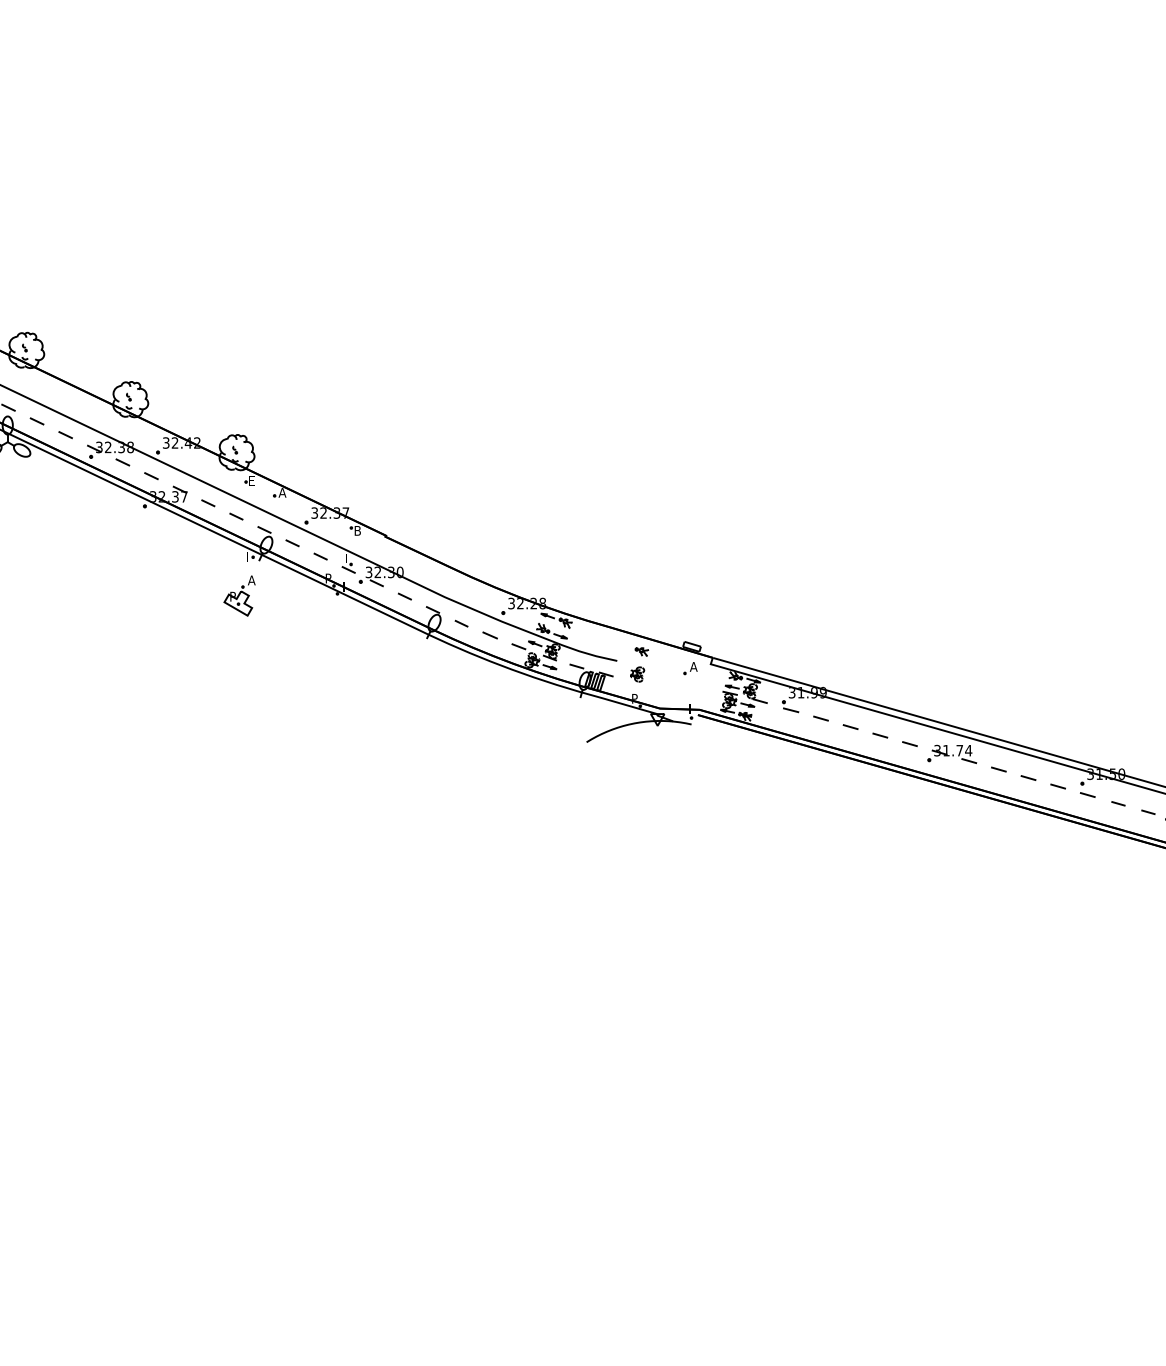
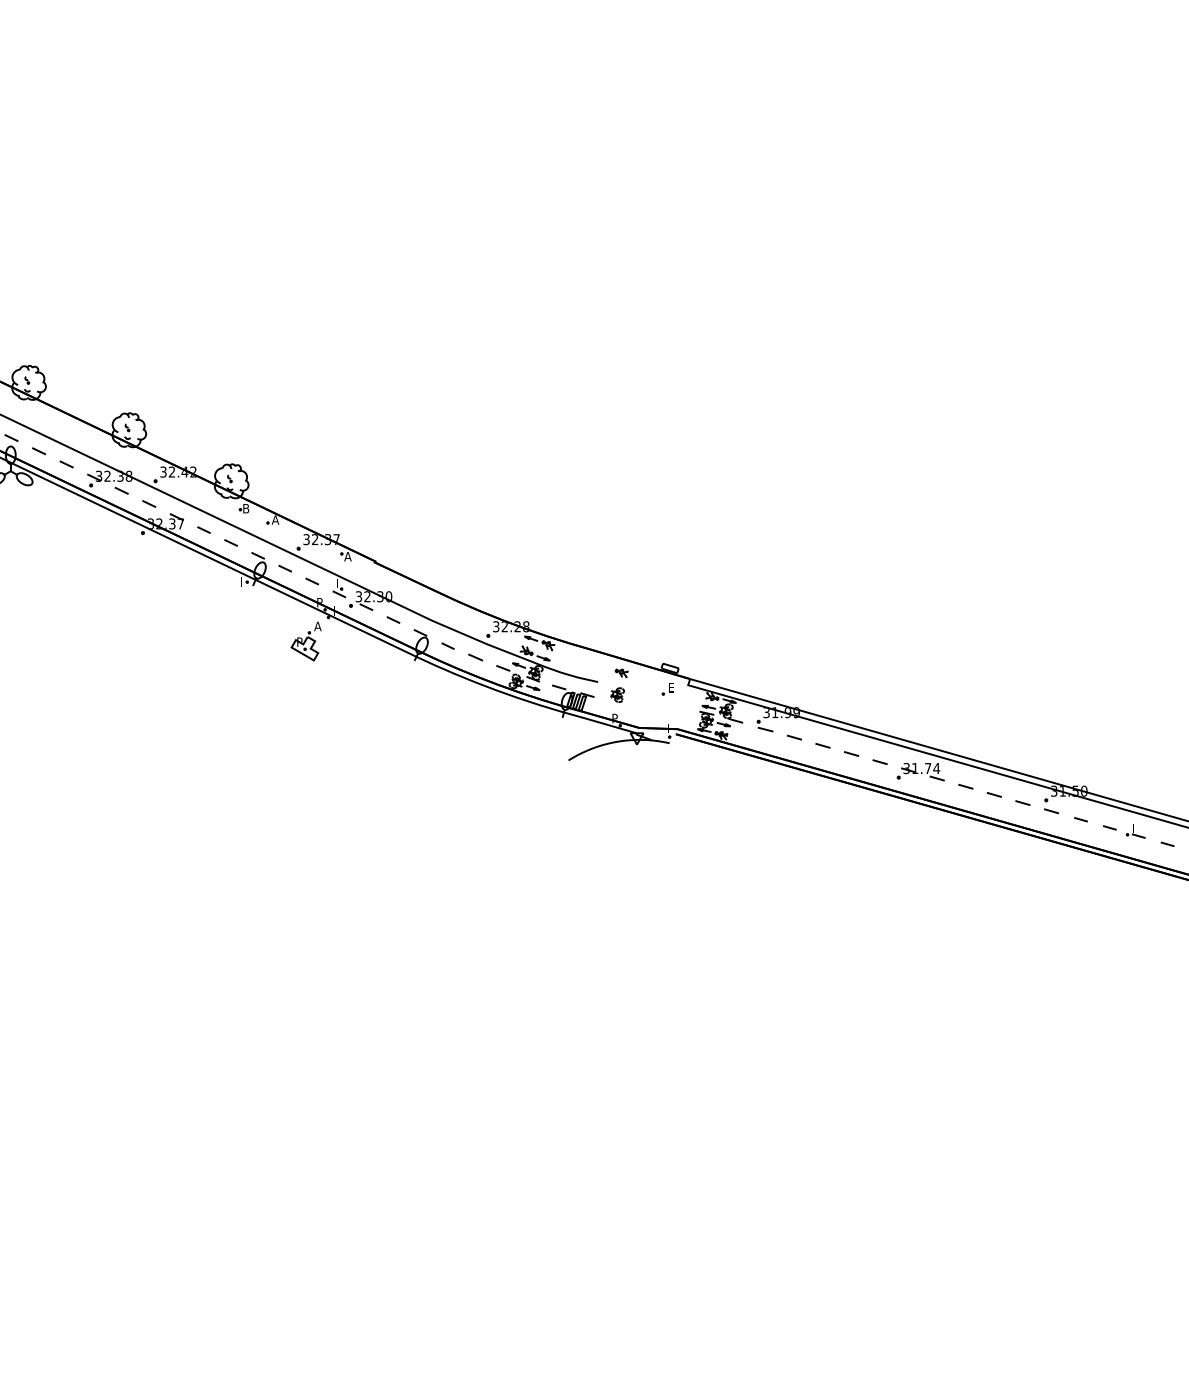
text: (252, 480) -> (246, 508), E -> B
text: (357, 530) -> (347, 556), B -> A
part: (238, 596) -> (305, 641), moved
text: (693, 666) -> (671, 687), A -> E

